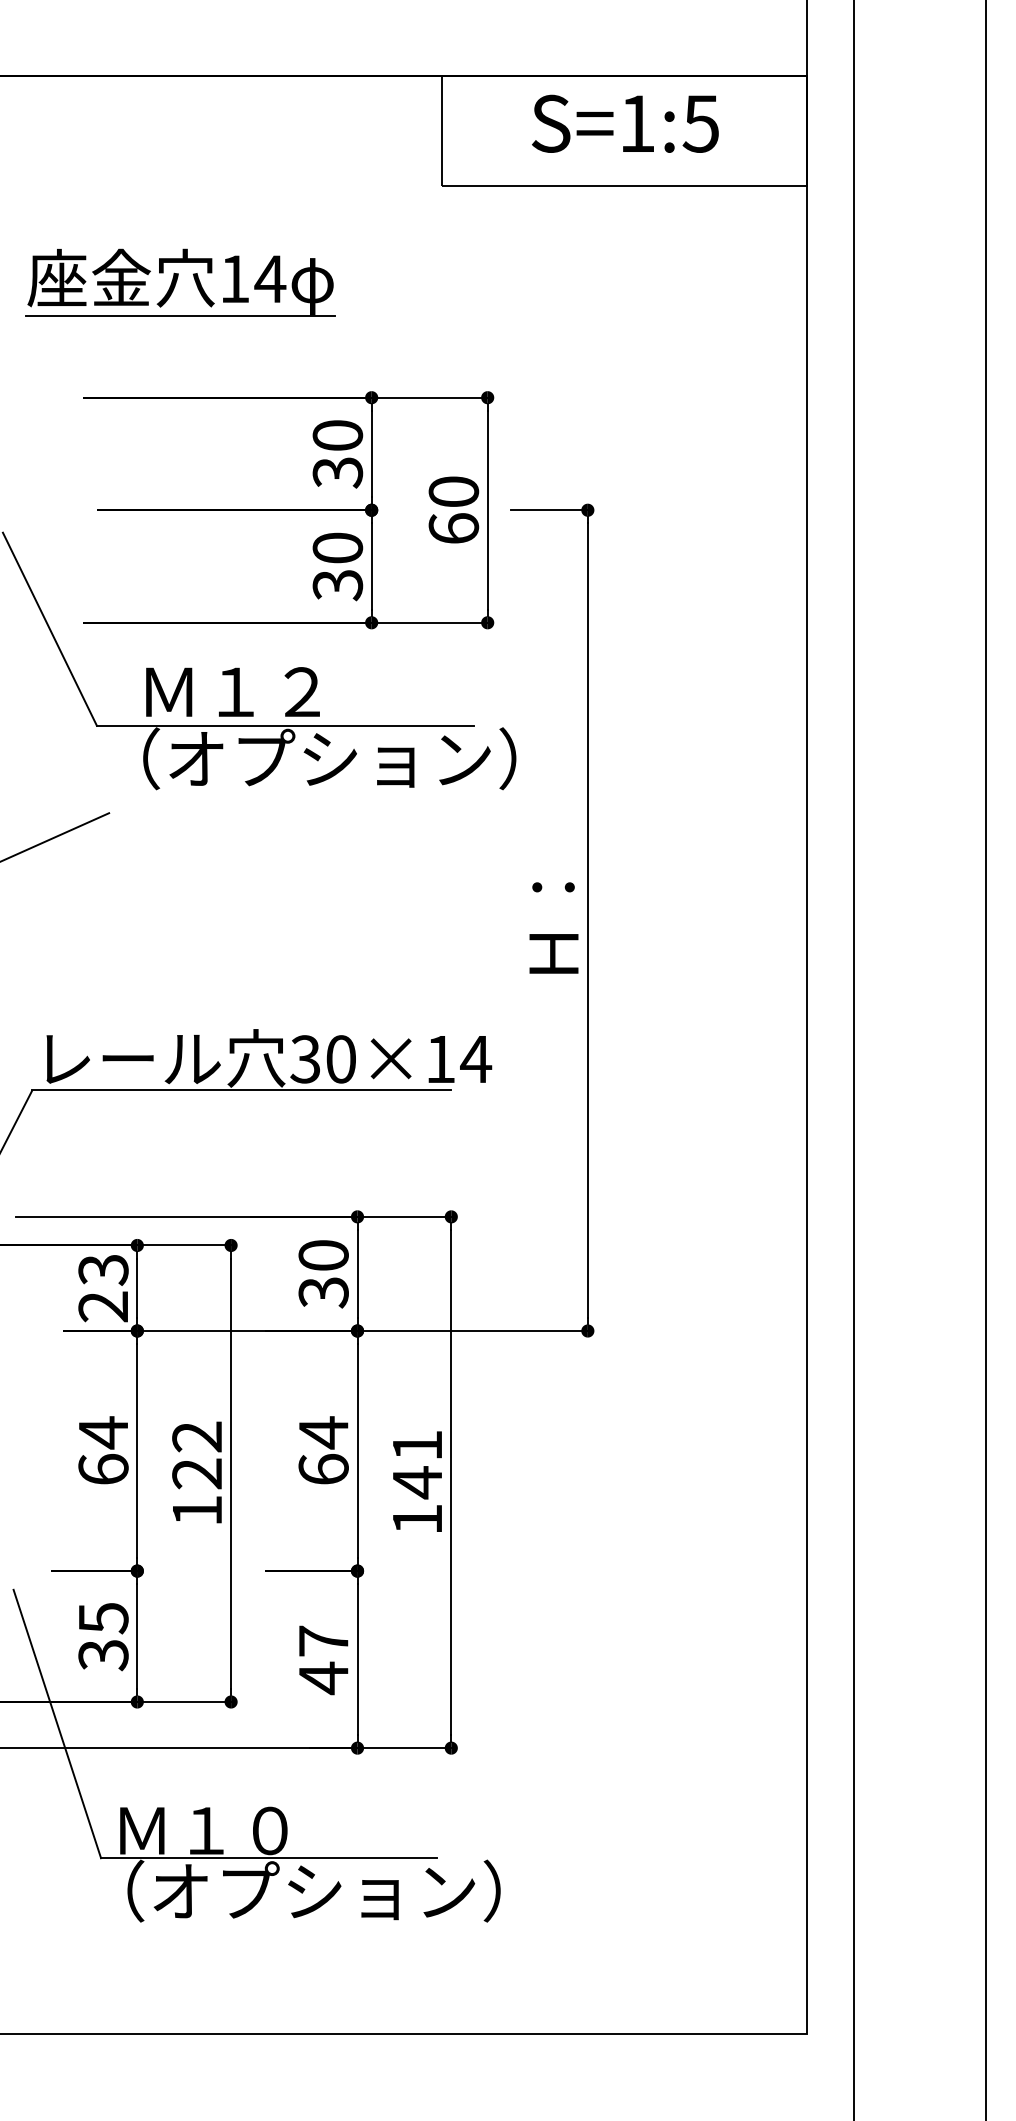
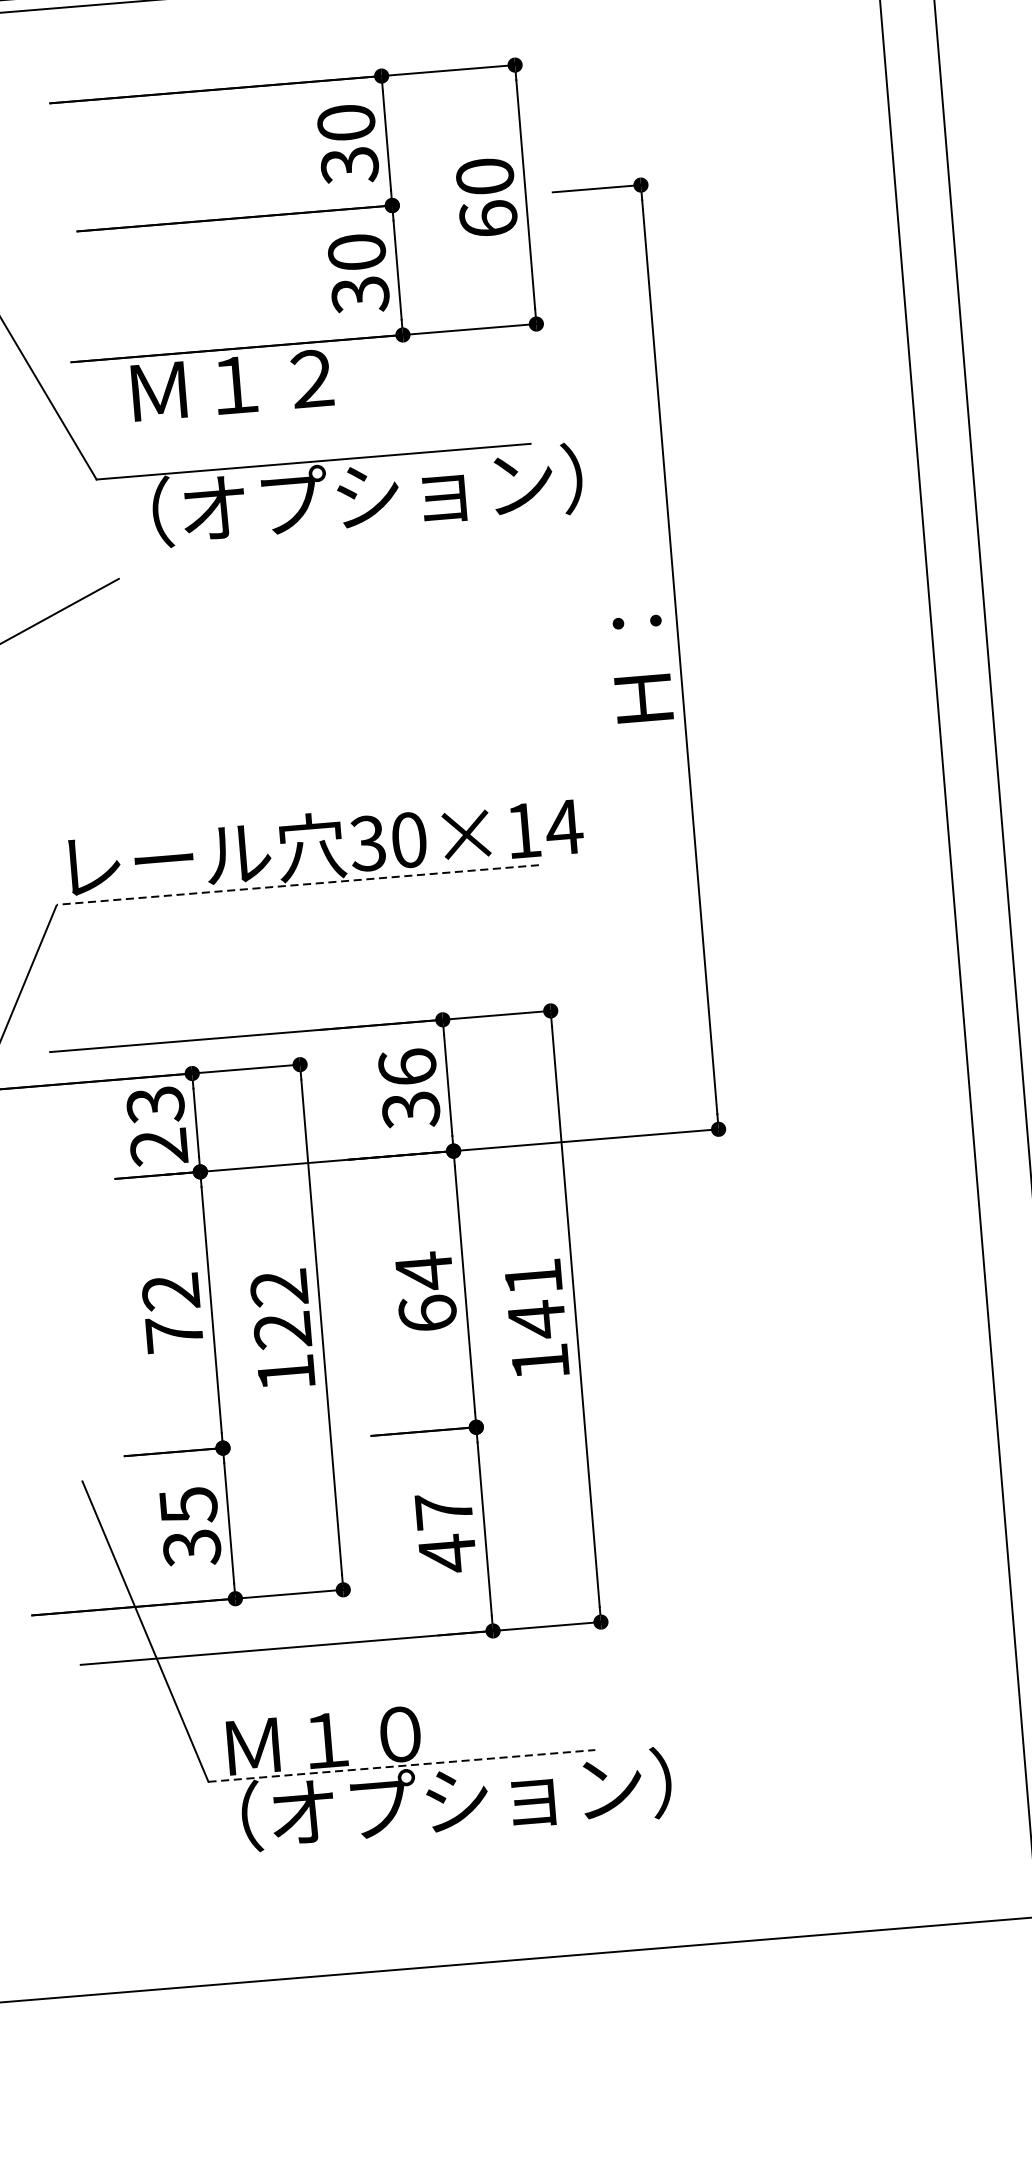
text: (232, 691) -> (231, 384), moved
line: (241, 1090) -> (297, 885), solid -> dashed
text: (323, 1254) -> (407, 1066), 30 -> 36
text: (103, 1450) -> (172, 1312), 64 -> 72
line: (269, 1858) -> (402, 1766), solid -> dashed

